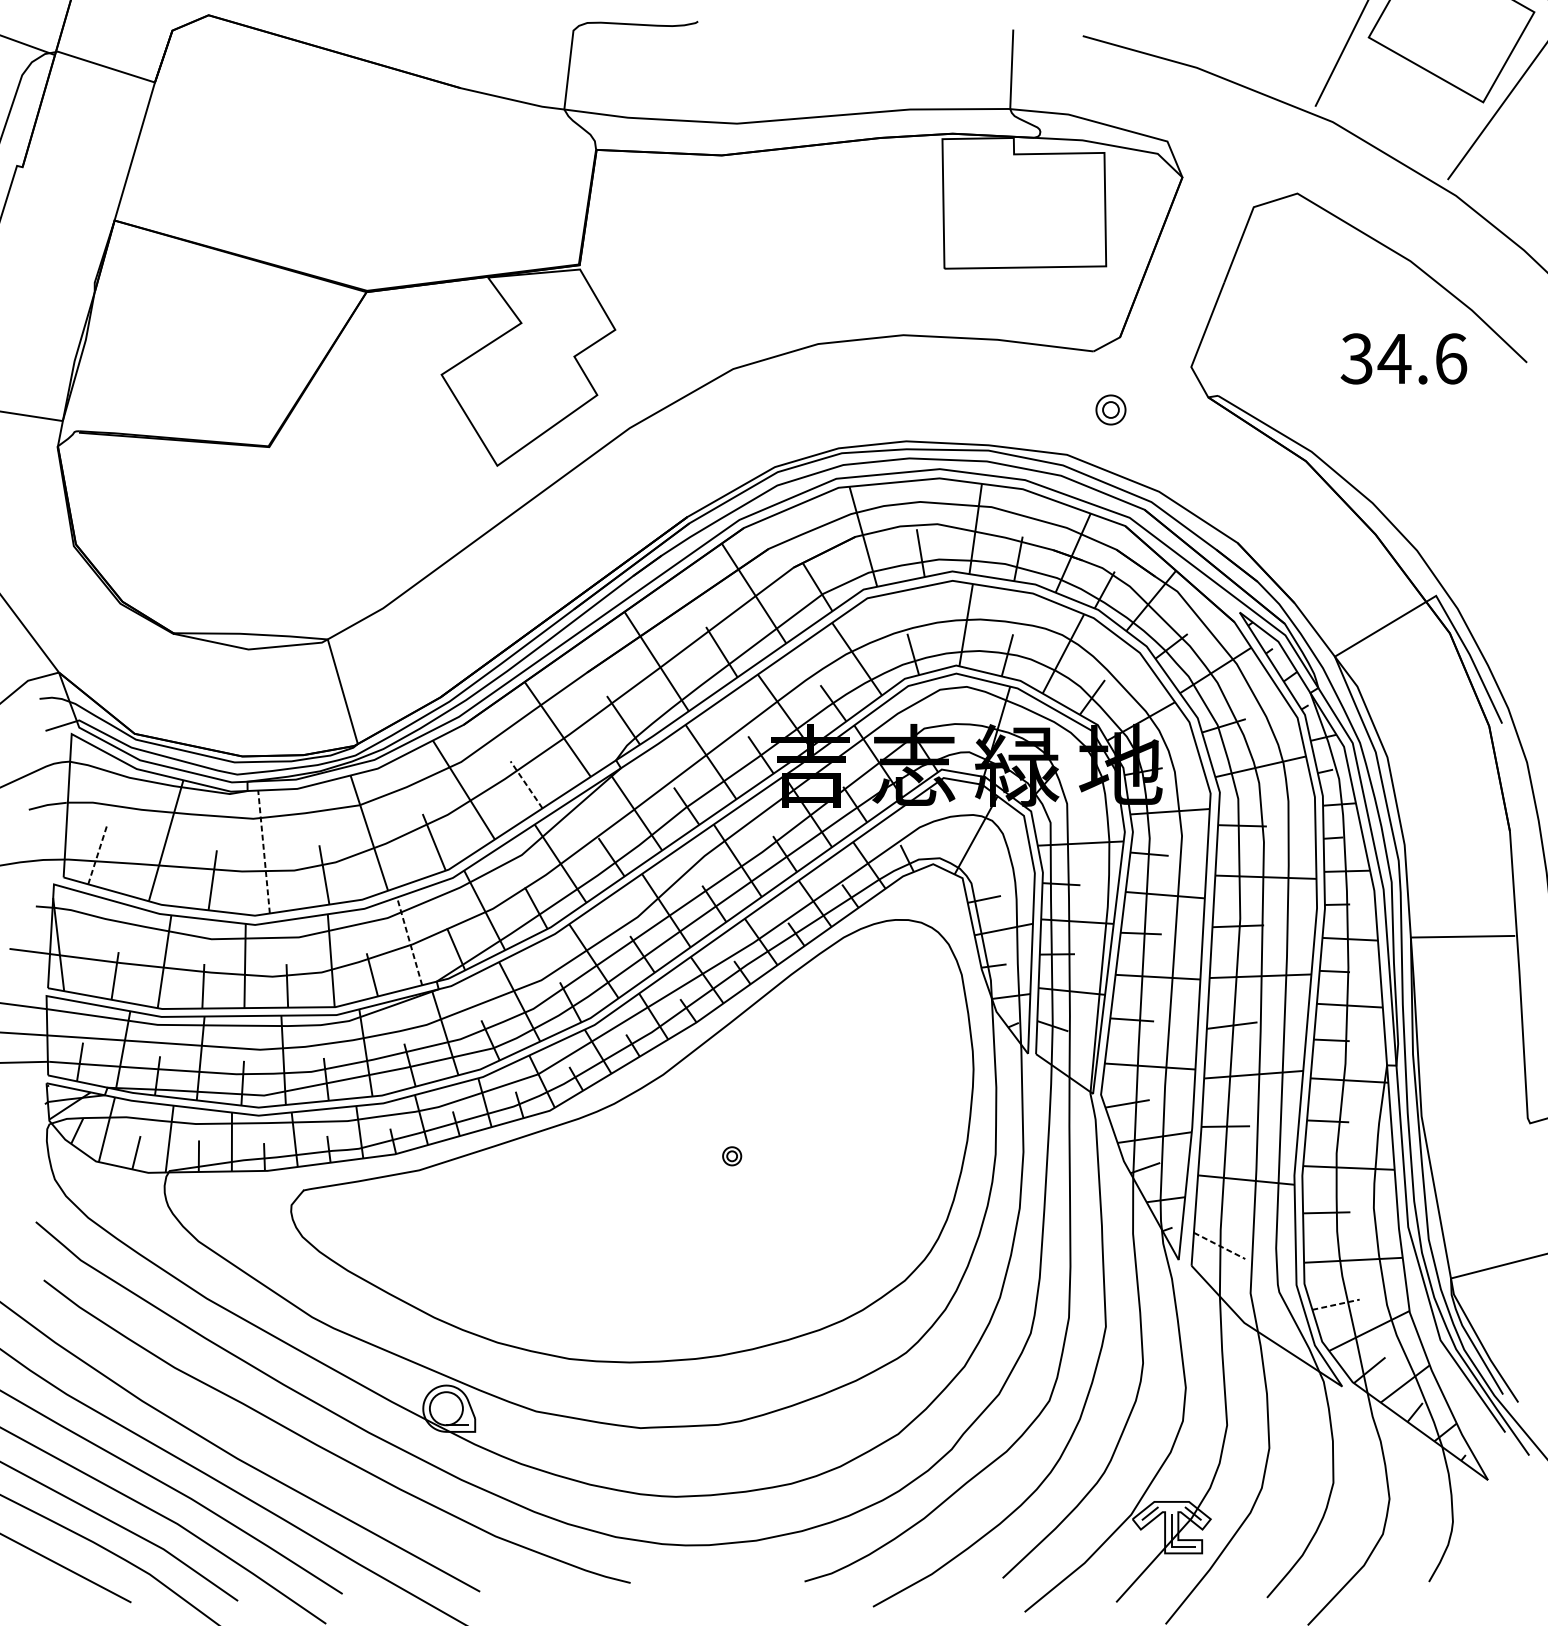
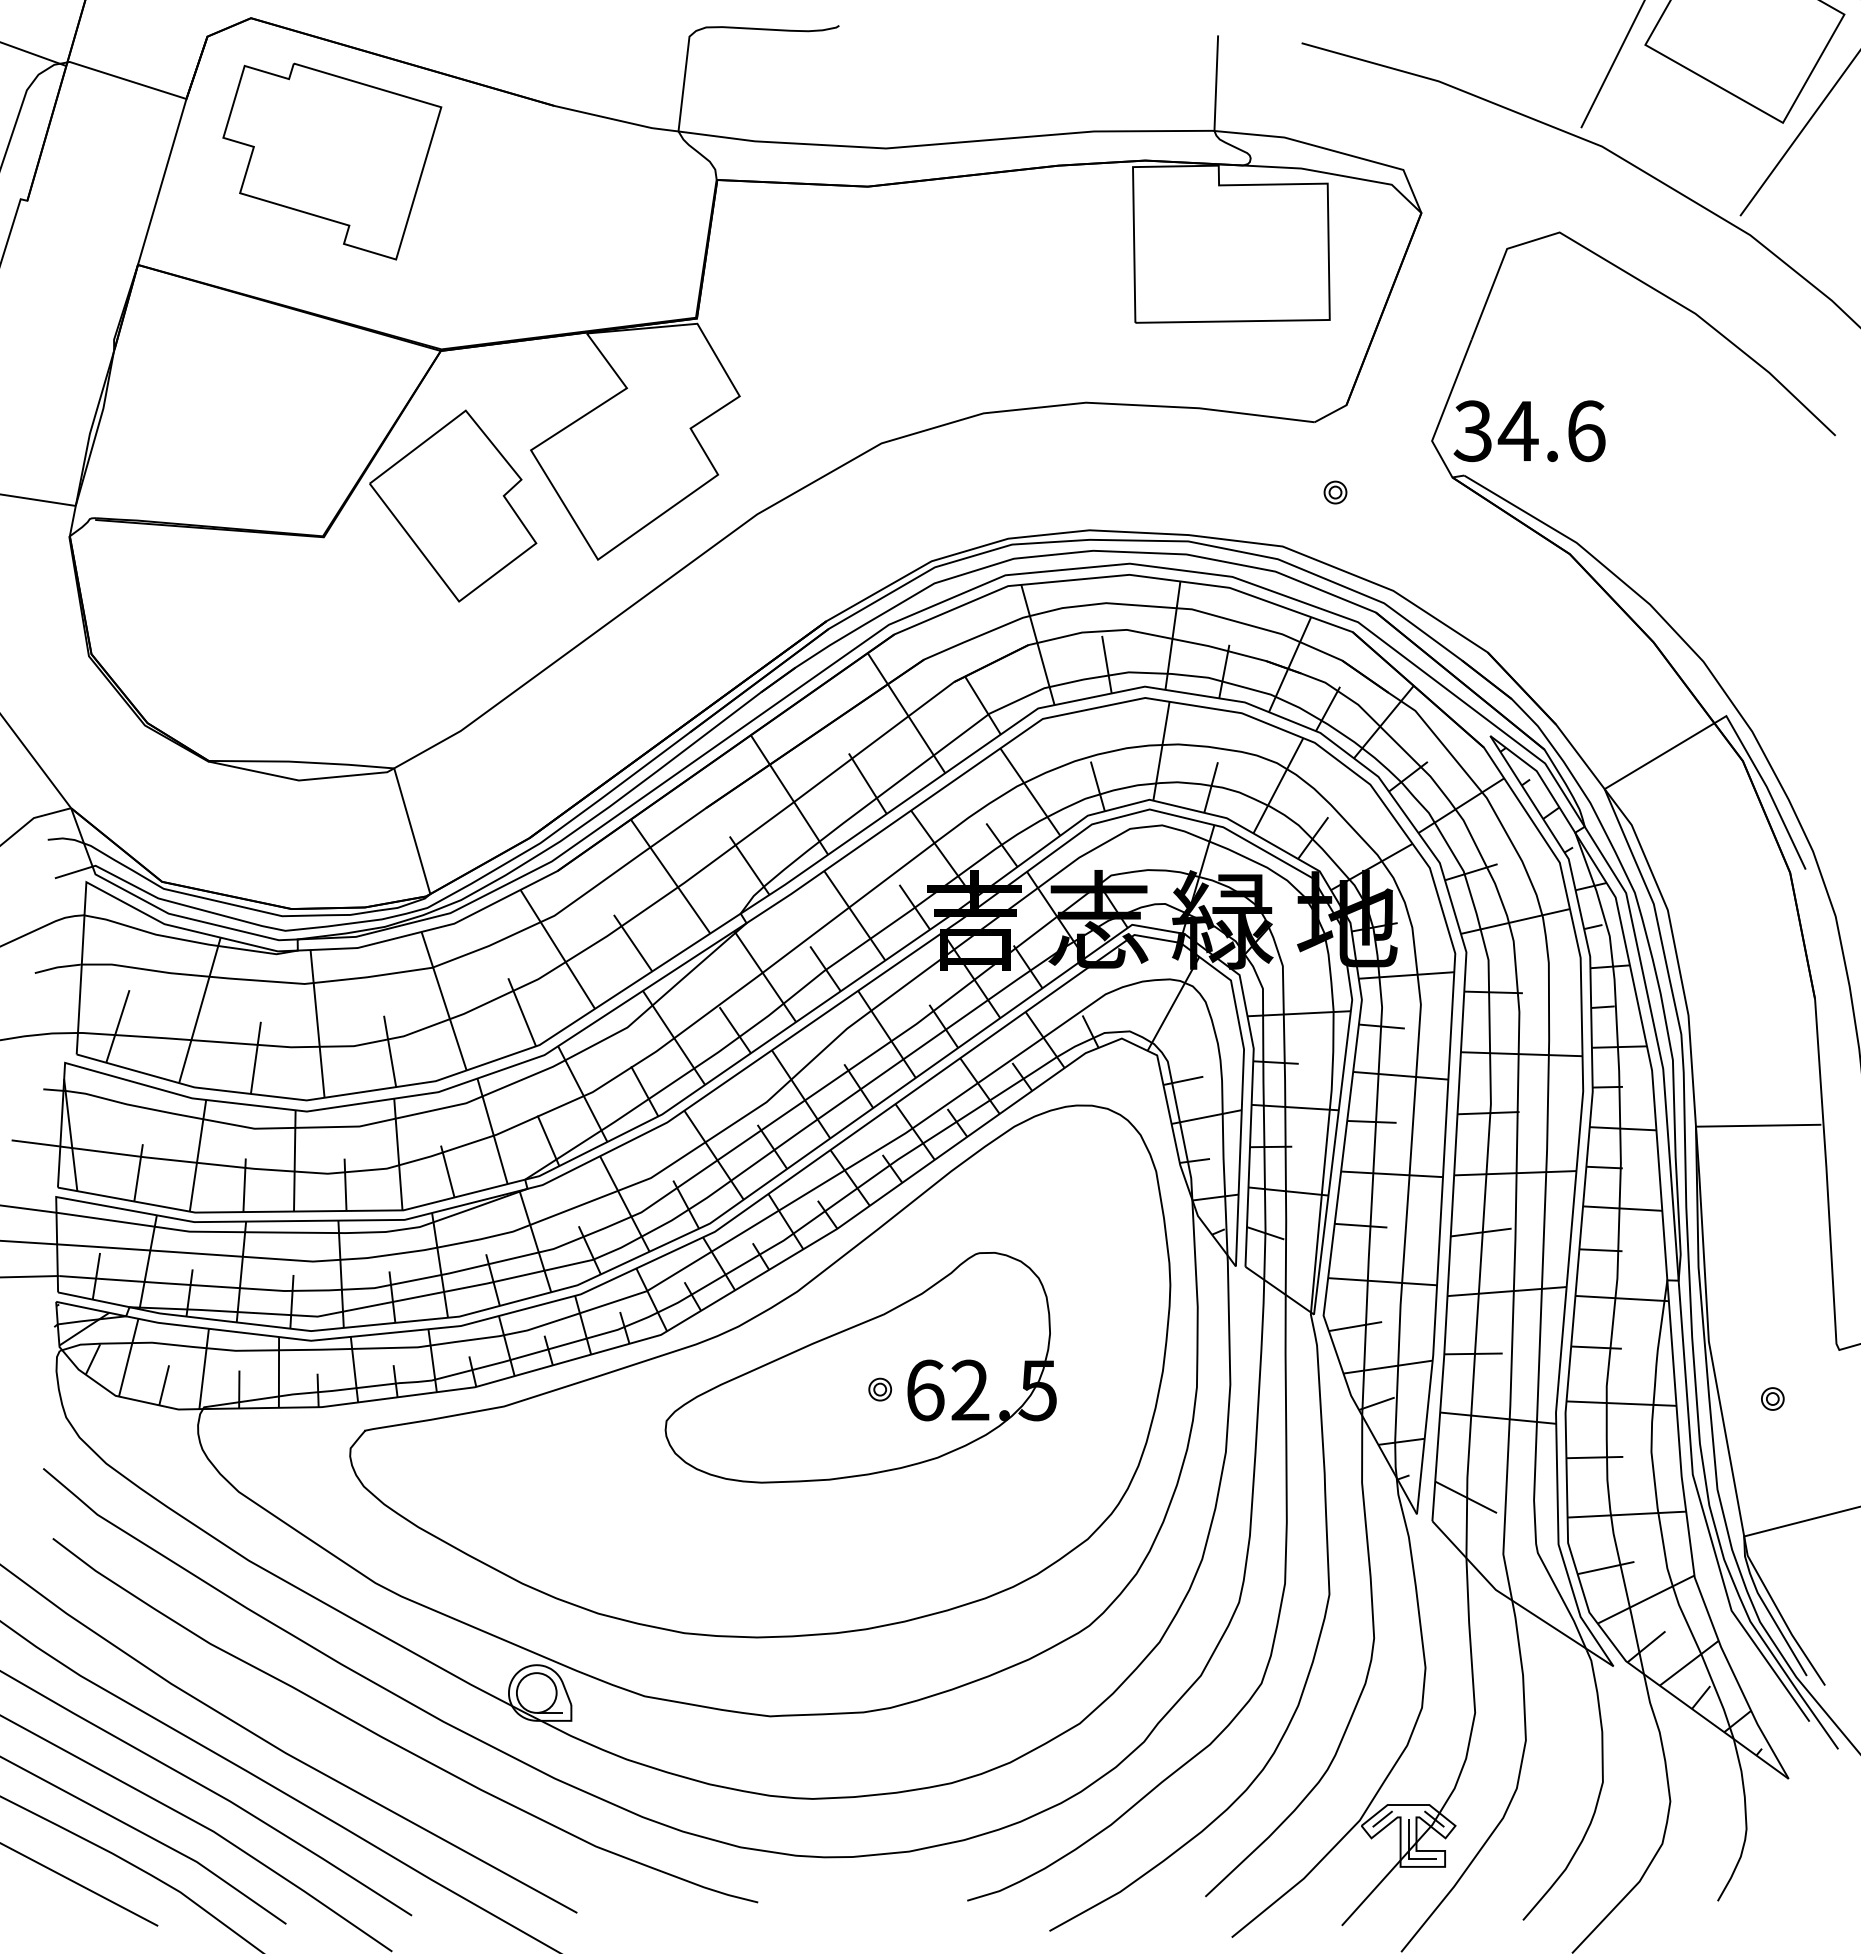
part: (276, 134) -> (332, 161), added
text: (1403, 359) -> (1529, 431), moved
part: (1110, 409) -> (1335, 492), size x0.62
part: (377, 420) -> (453, 505), added
line: (526, 784) -> (632, 942), dashed -> solid
line: (263, 851) -> (317, 1023), dashed -> solid
line: (98, 853) -> (118, 1025), dashed -> solid
line: (409, 941) -> (492, 1131), dashed -> solid
part: (715, 1137) -> (860, 1367), added
part: (1474, 1163) -> (1772, 1398), added
line: (1219, 1246) -> (1466, 1497), dashed -> solid
line: (1336, 1304) -> (1606, 1567), dashed -> solid

